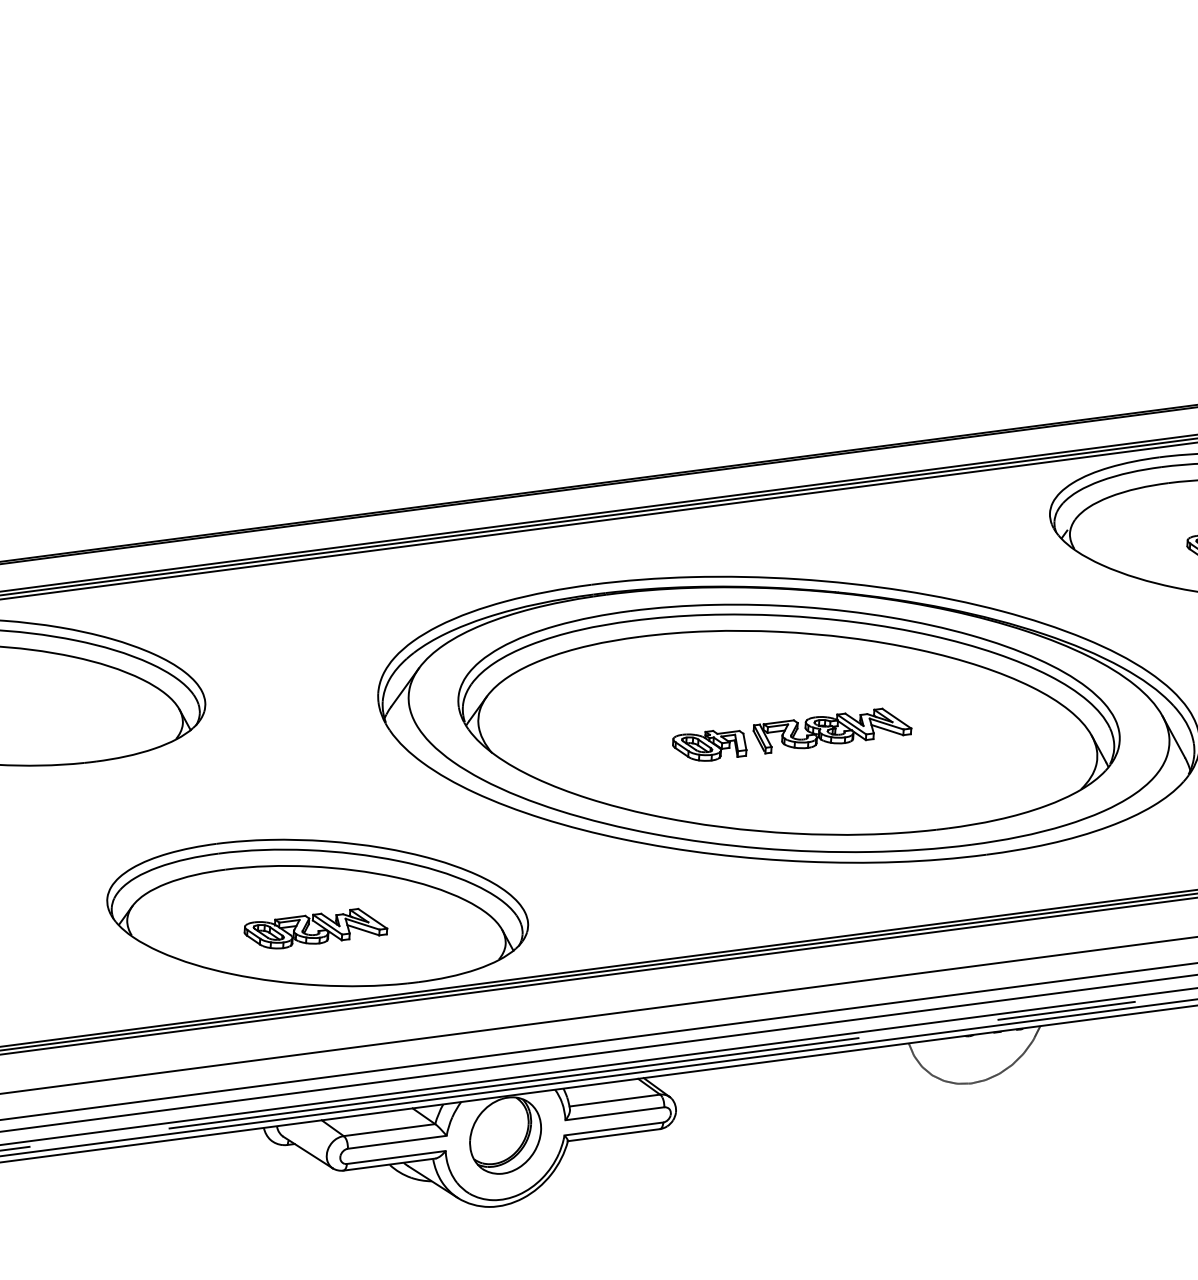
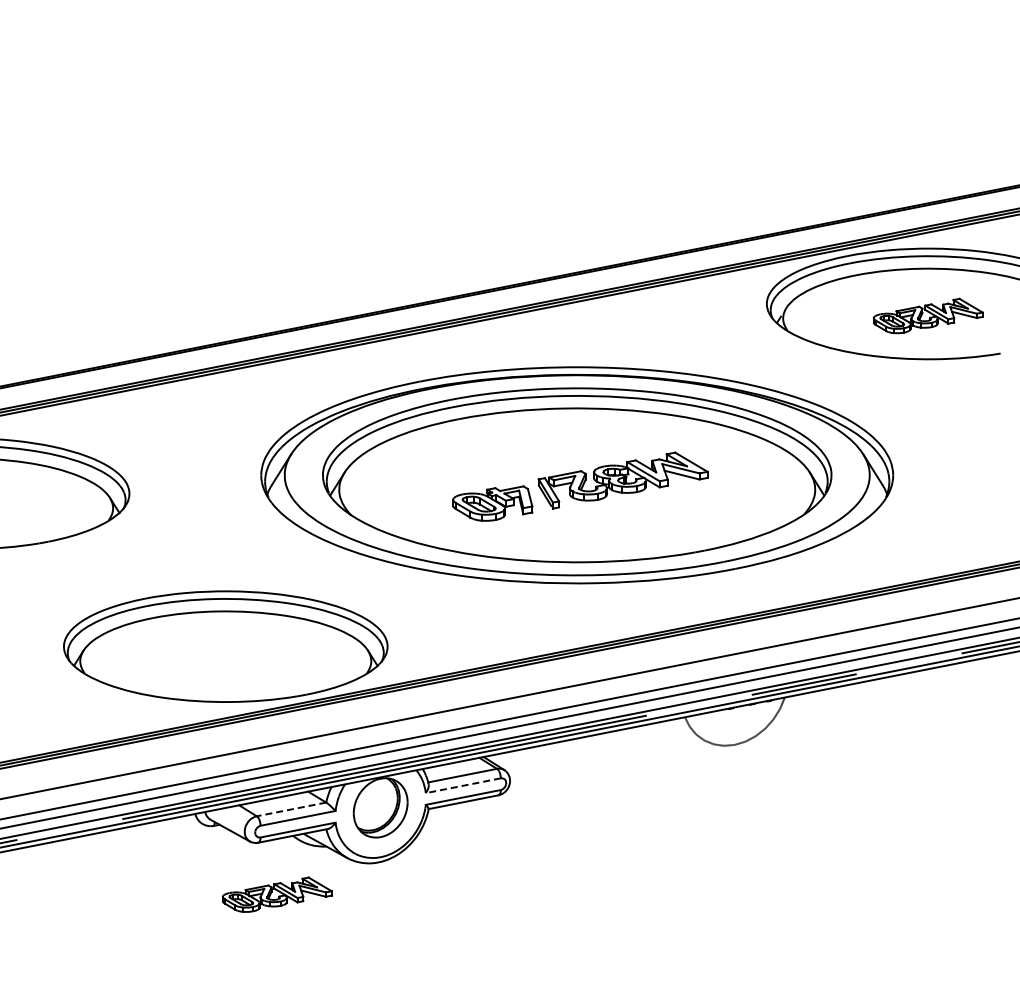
part: (792, 734) -> (580, 486), size x1.4
part: (316, 928) -> (277, 894), moved
line: (613, 1113) -> (462, 785), solid -> dashed
line: (389, 1130) -> (291, 809), solid -> dashed

